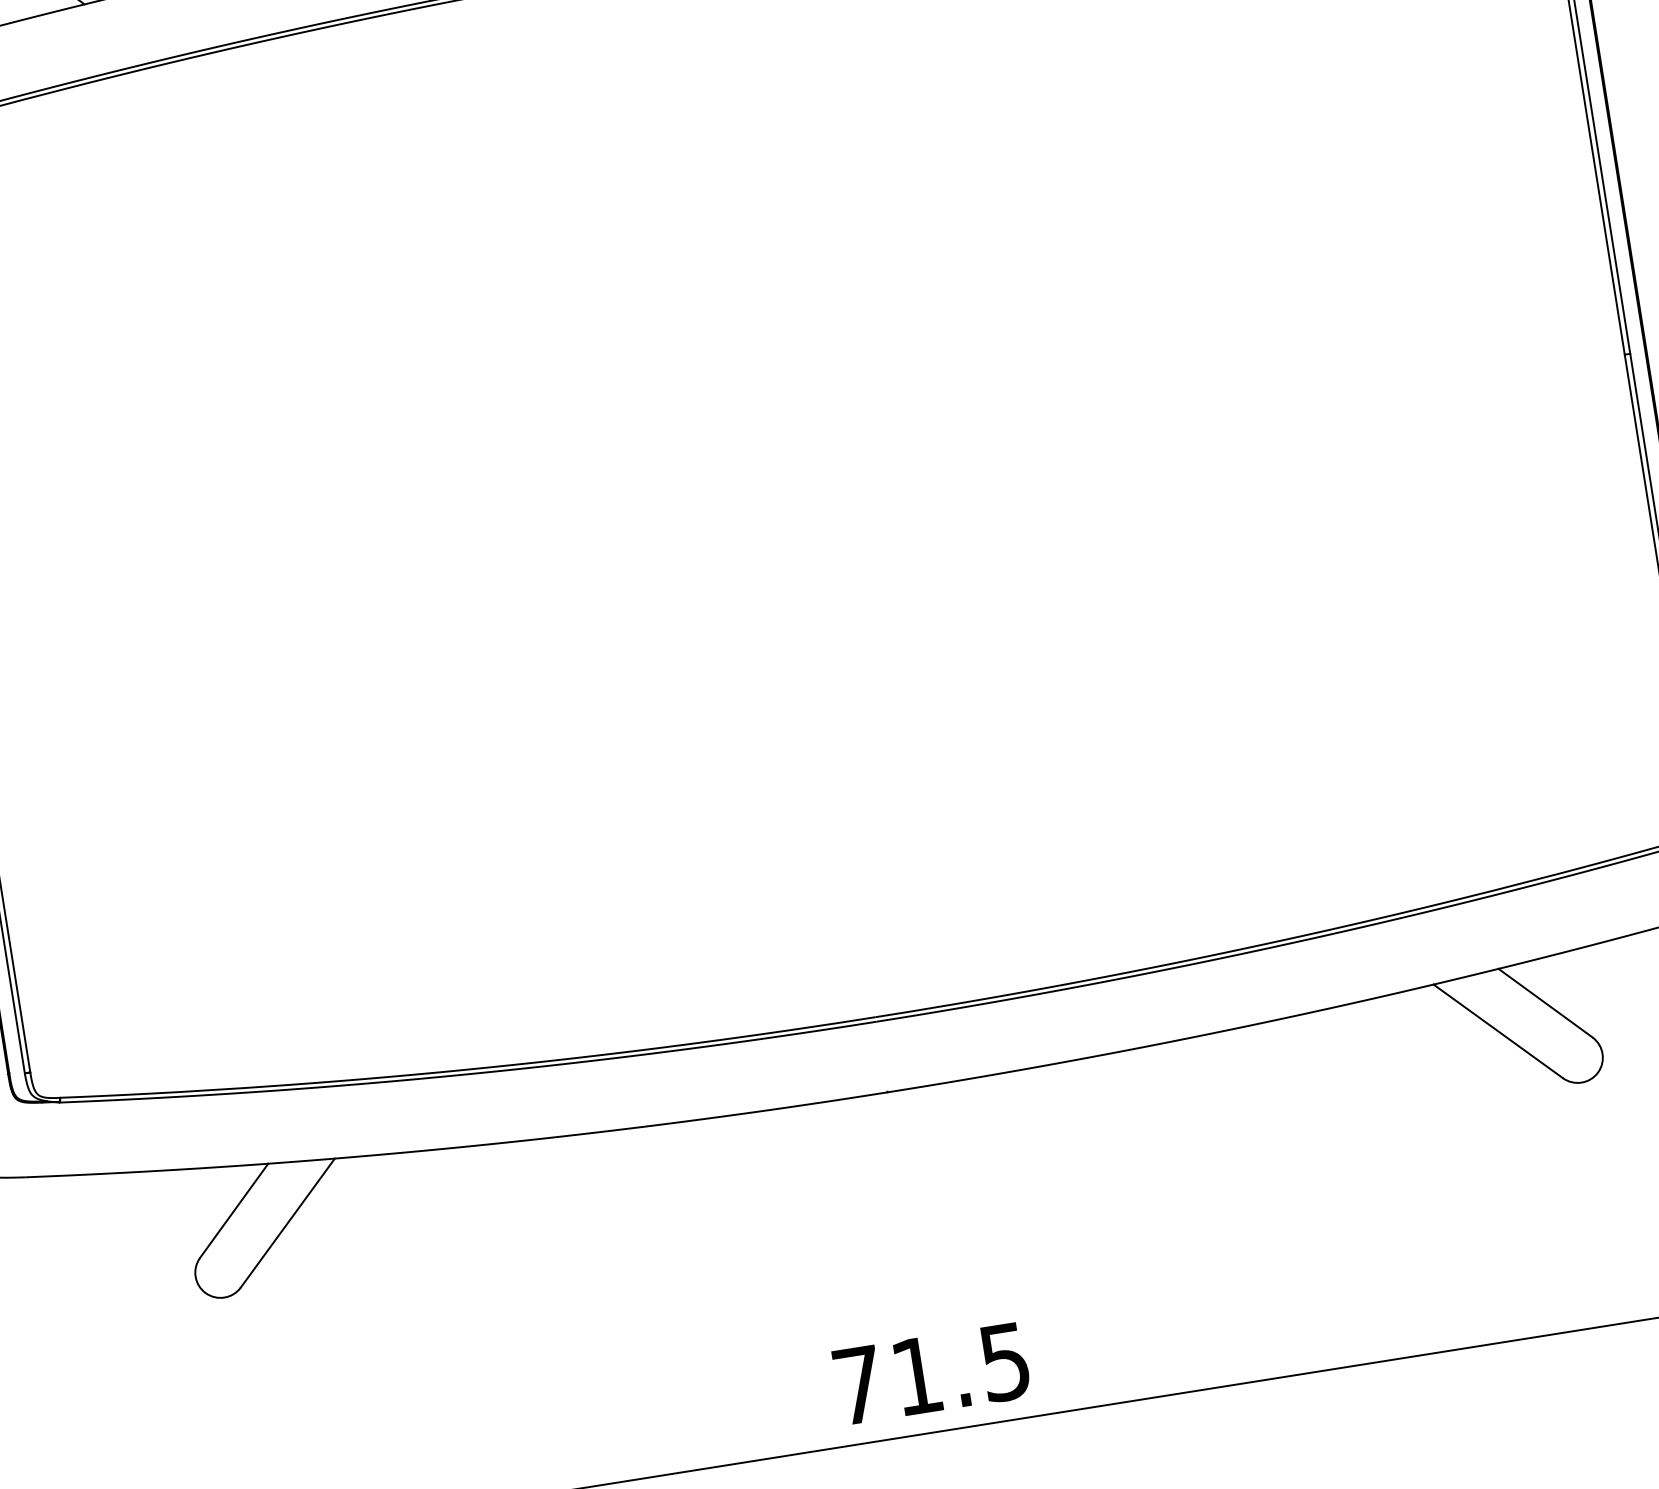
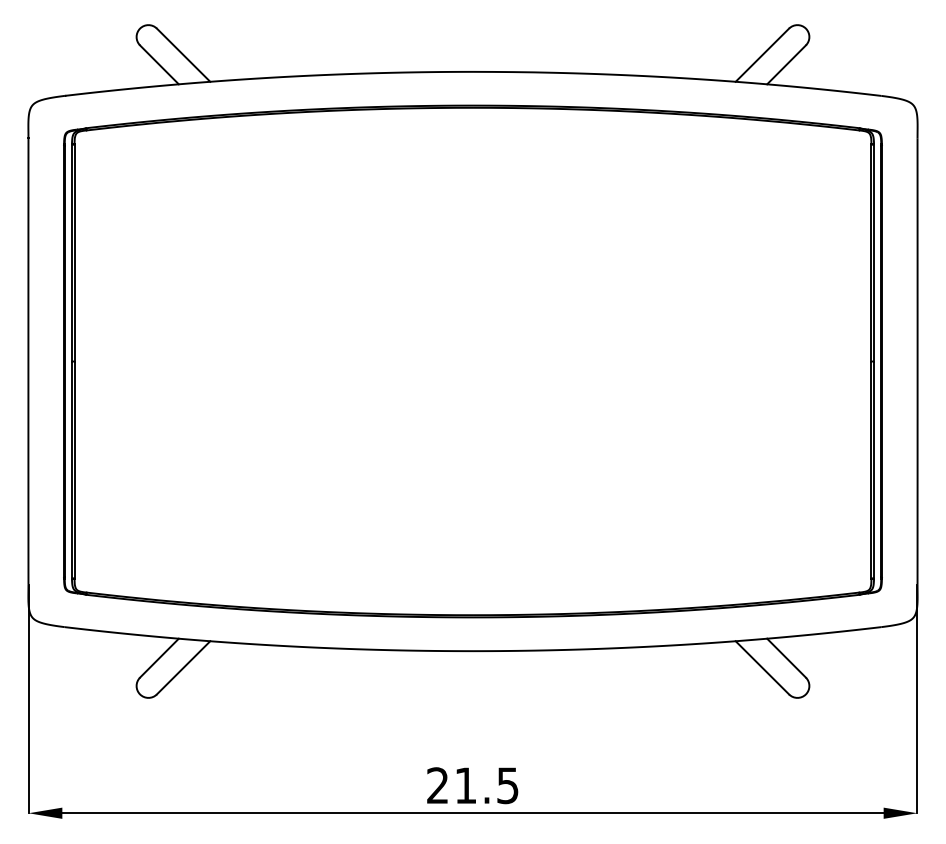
text: (857, 1385) -> (437, 785), 71.5 -> 21.5

